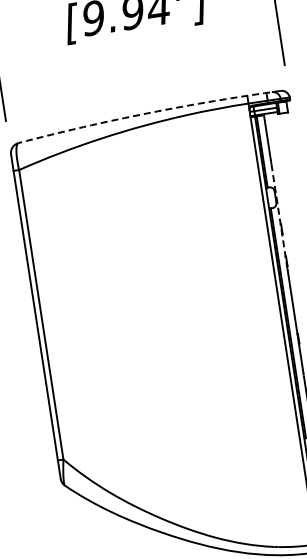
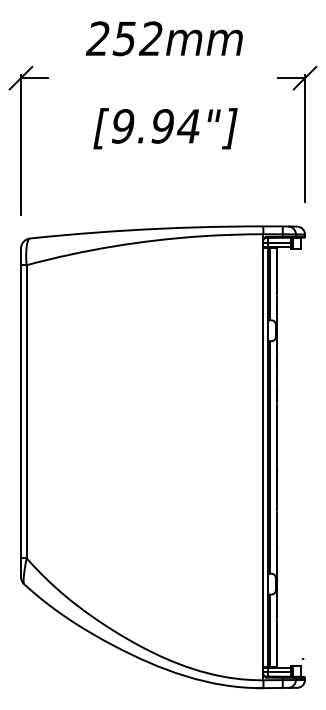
arc: (148, 112) -> (163, 228), dashed -> solid
line: (278, 215) -> (276, 349), dashed -> solid

